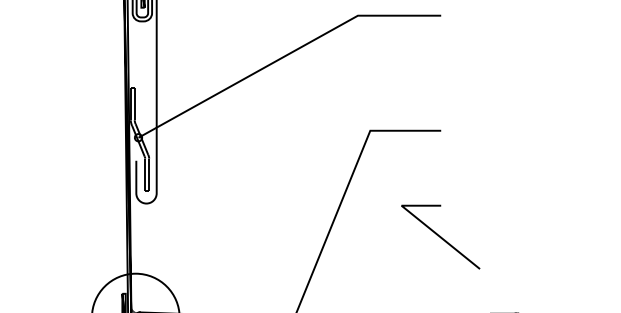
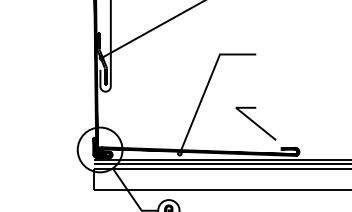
part: (439, 236) -> (255, 123), moved

